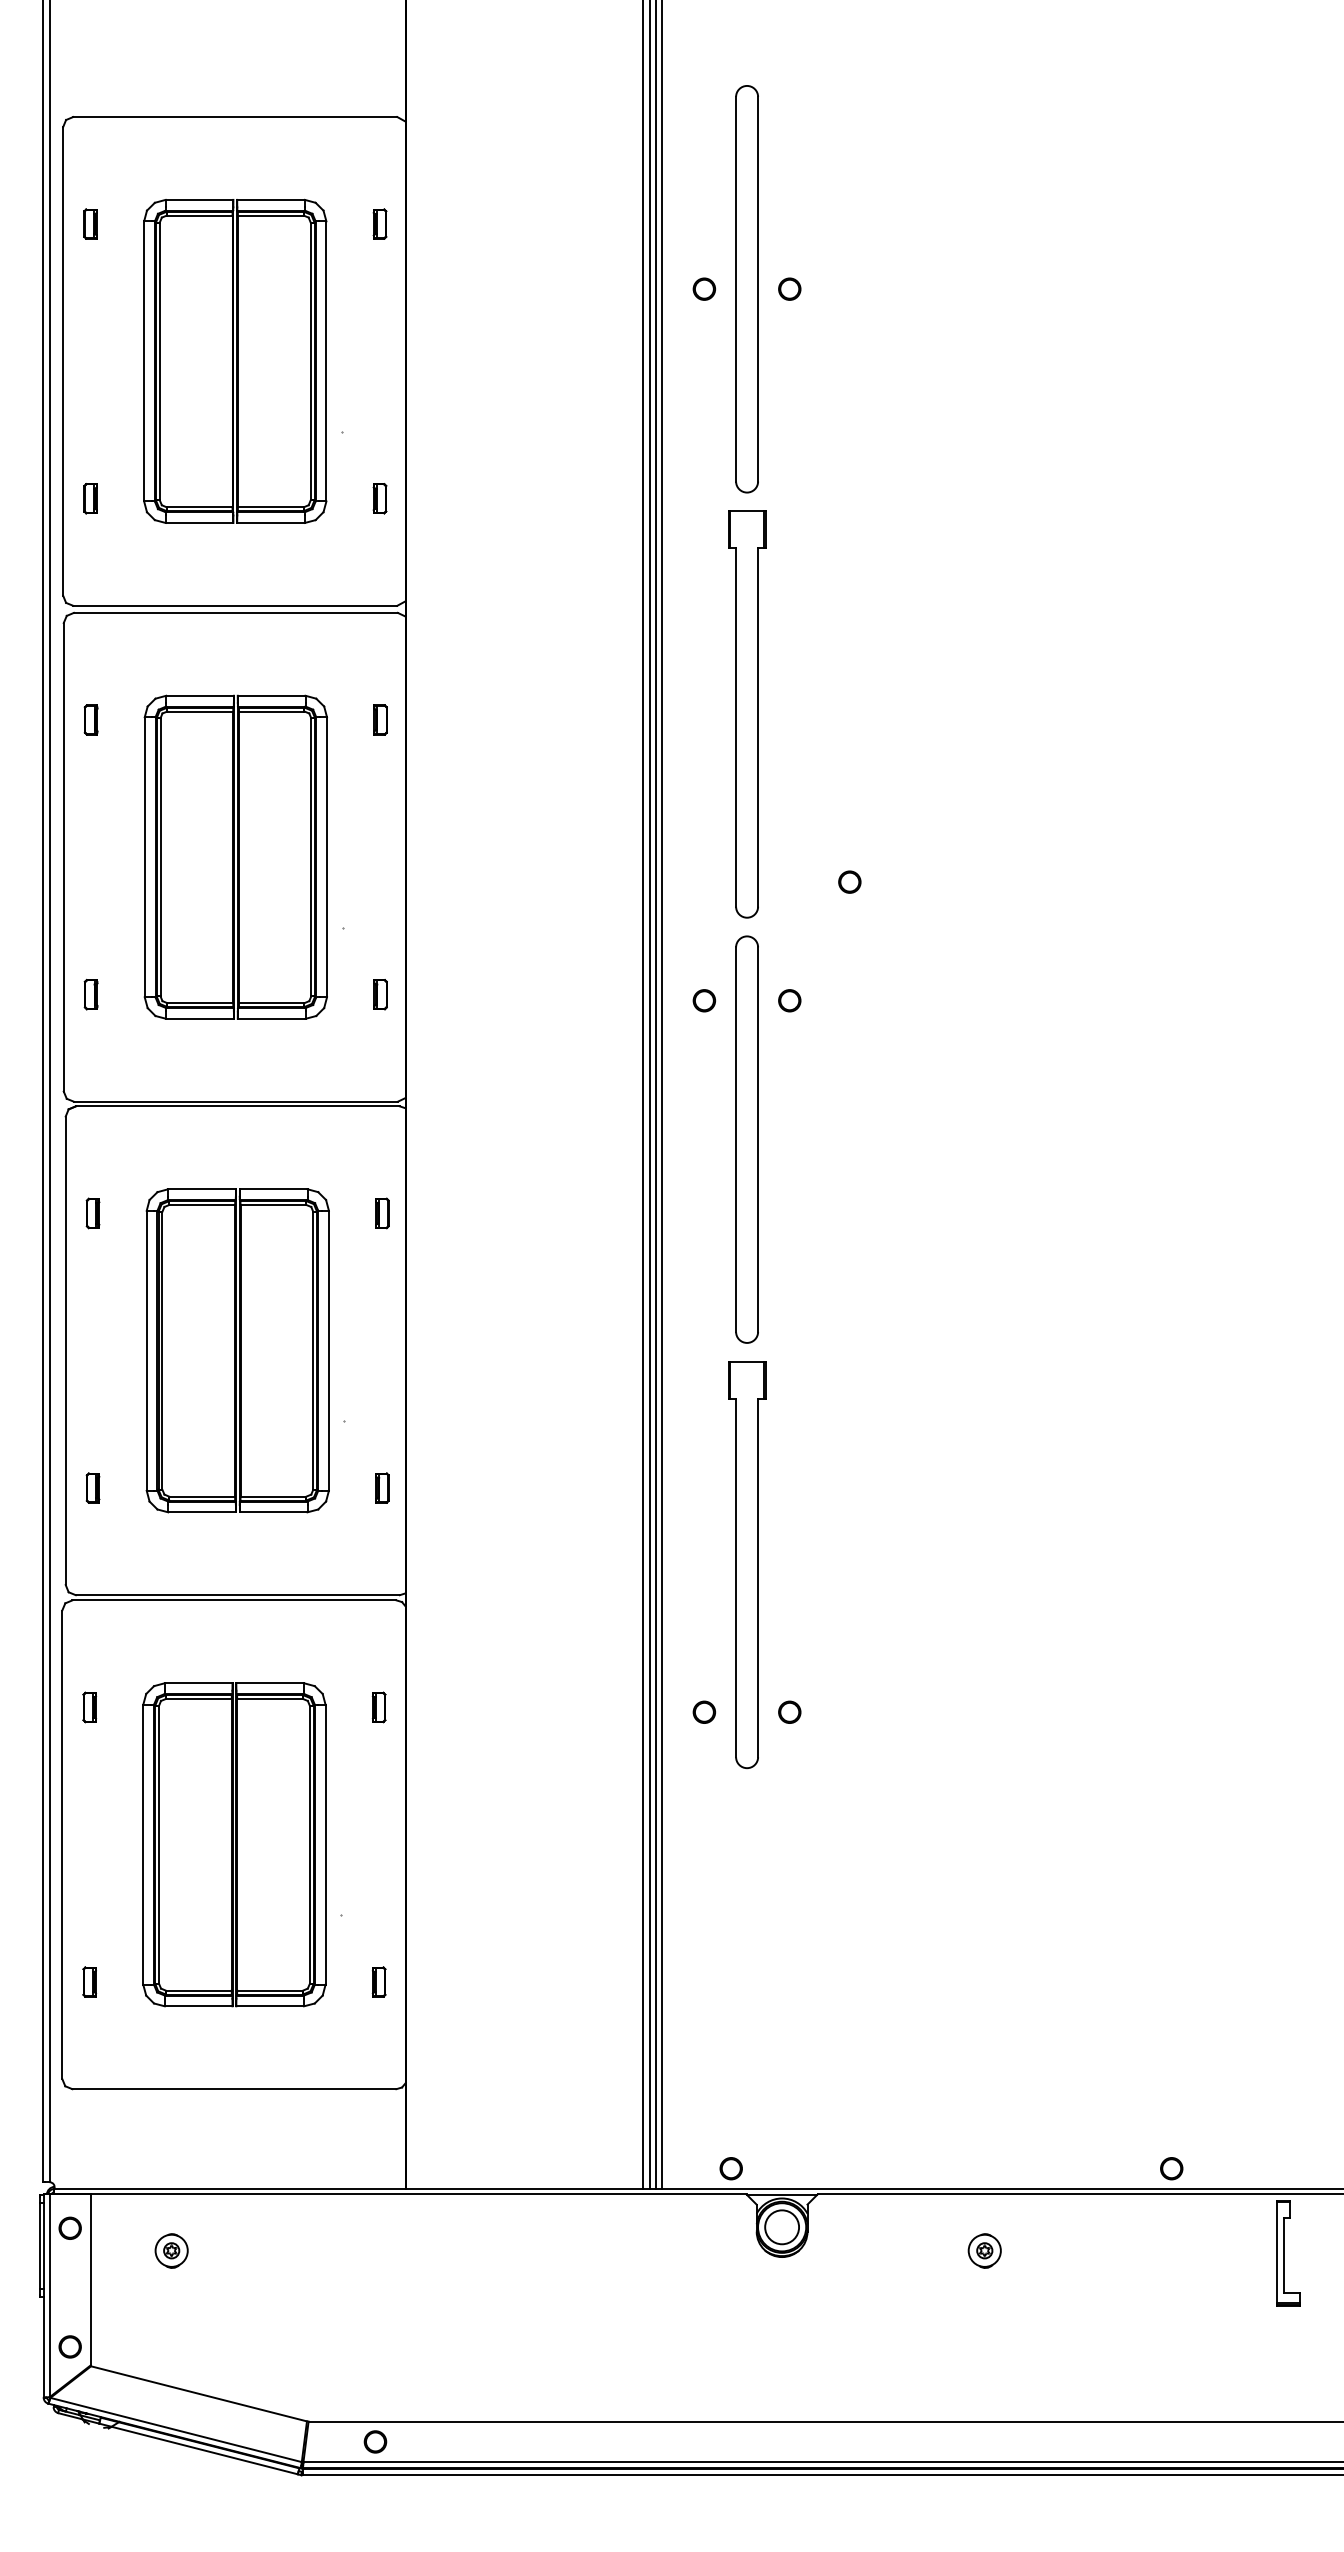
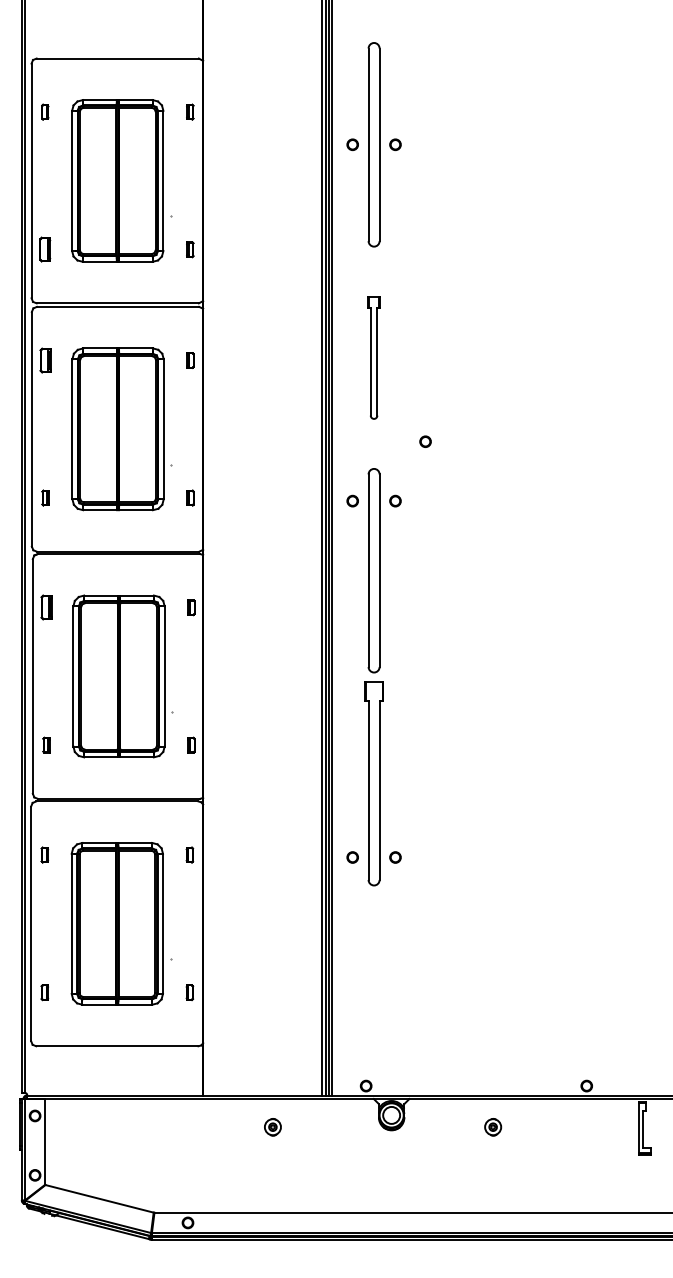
part: (90, 498) -> (45, 249), size x1.6
part: (745, 713) -> (373, 357), size x0.6
part: (90, 719) -> (45, 360), size x1.6
part: (92, 1213) -> (46, 607), size x1.6
part: (170, 2251) -> (272, 1127), moved

